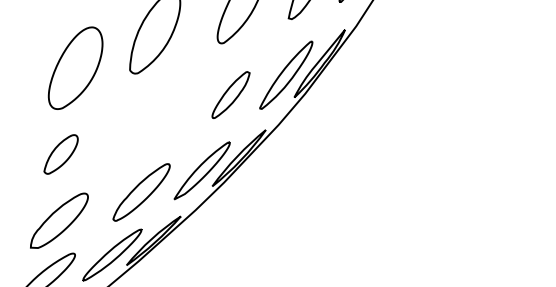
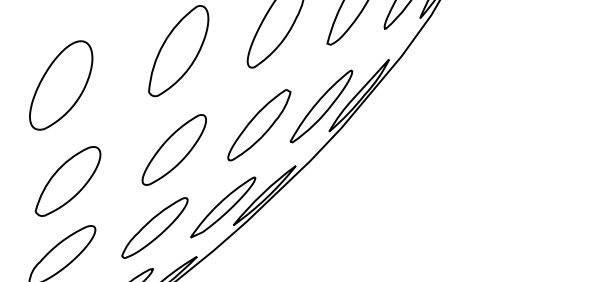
part: (75, 67) -> (61, 84), moved
part: (230, 94) -> (258, 124), size x1.43
part: (155, 120) -> (174, 149), added
part: (60, 154) -> (67, 181), size x1.67

